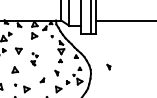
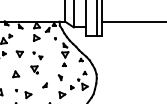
part: (34, 59) -> (36, 63), size x1.67
part: (108, 66) -> (115, 70), removed

